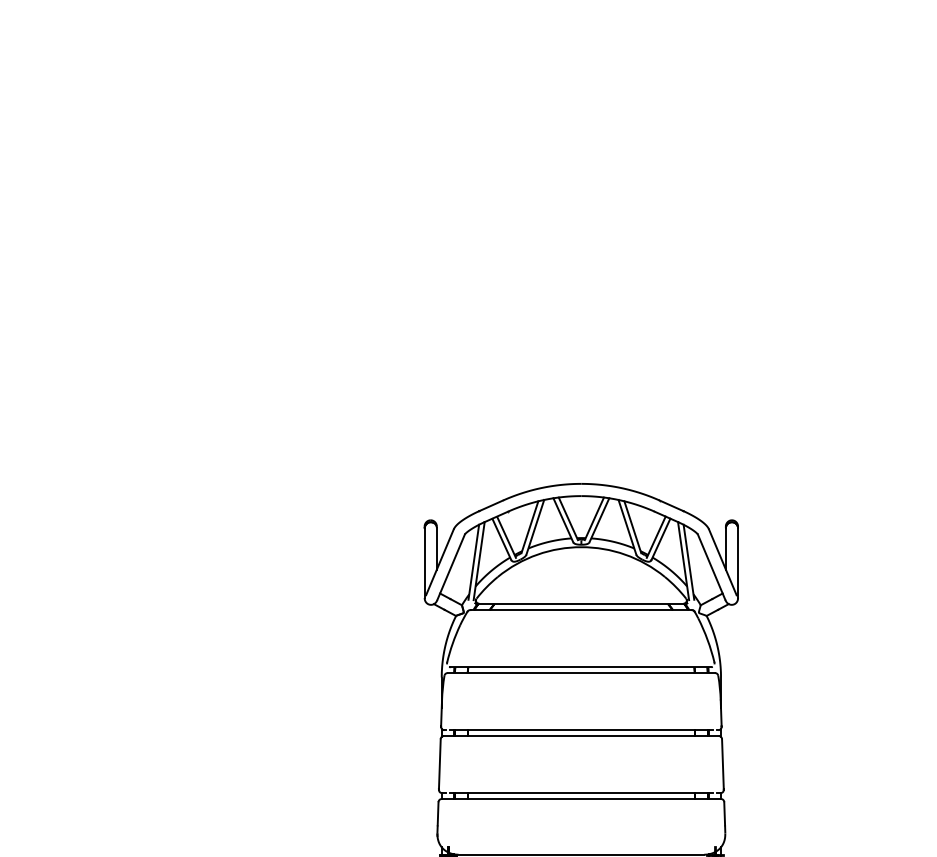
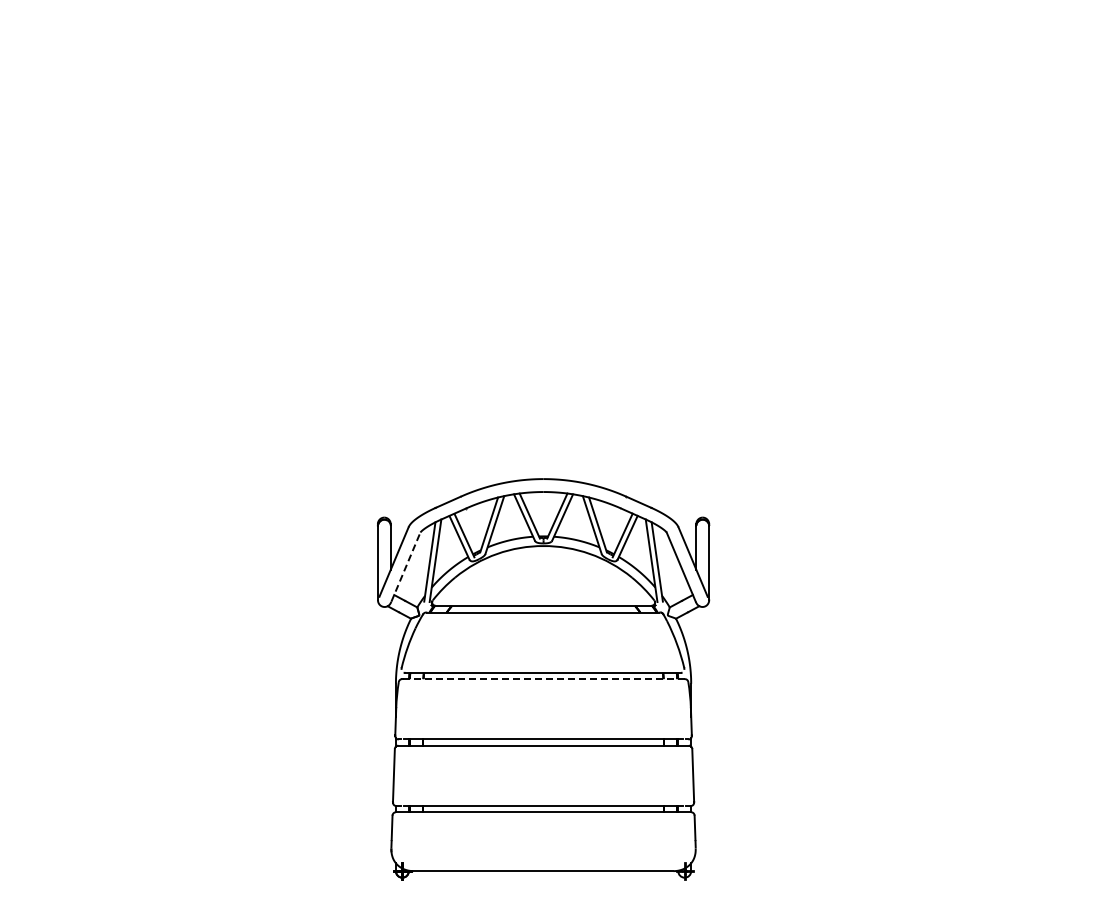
line: (450, 567) -> (405, 567), solid -> dashed
line: (581, 673) -> (543, 679), solid -> dashed

